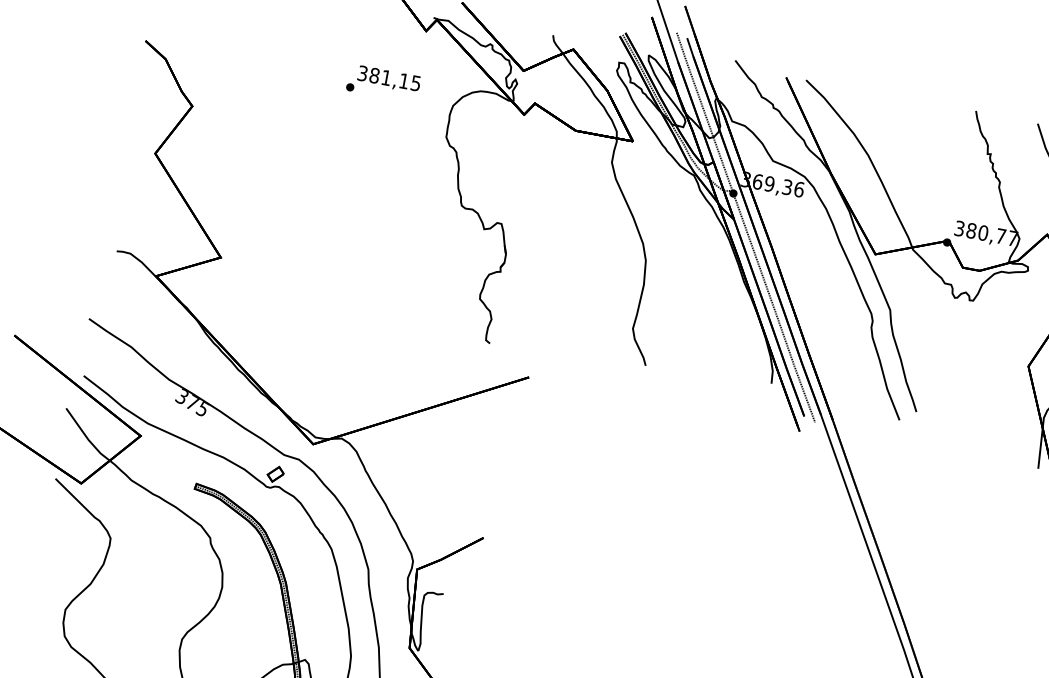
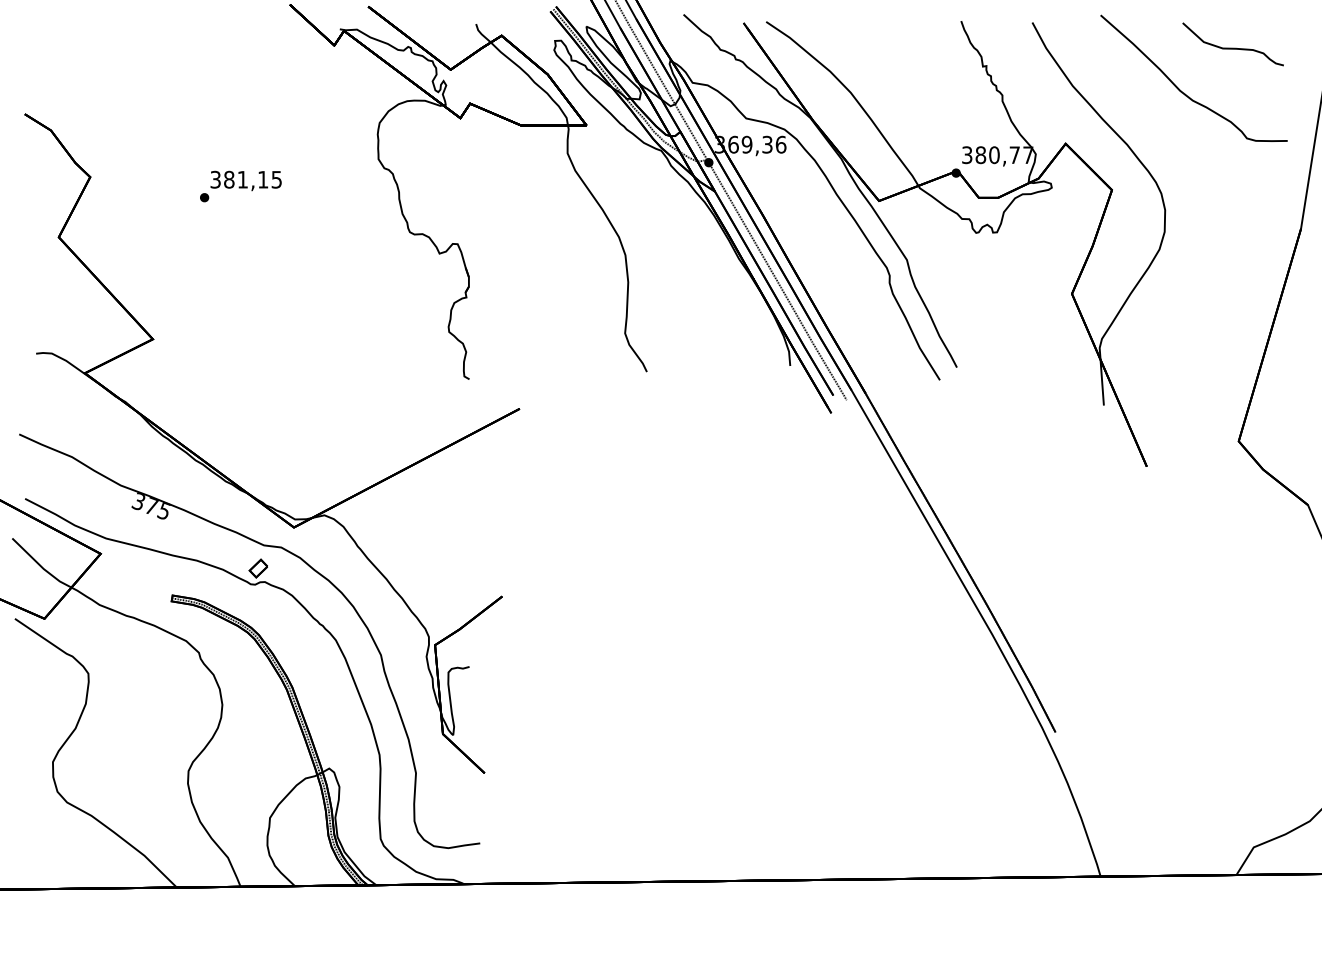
text: (383, 83) -> (240, 186), moved

